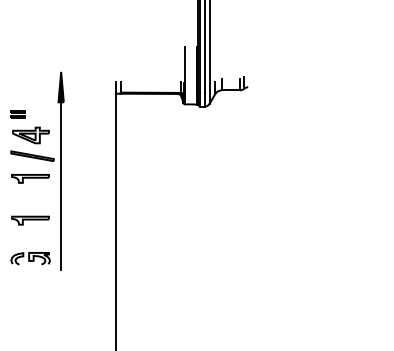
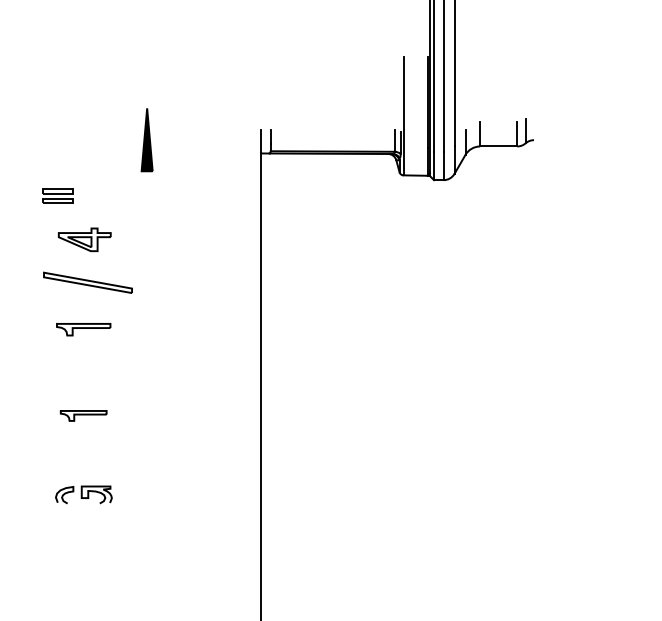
part: (30, 135) -> (83, 239), size x0.7
part: (30, 178) -> (83, 328), size x0.7
line: (61, 186) -> (147, 345), removed
part: (30, 220) -> (83, 415), size x0.6
part: (30, 258) -> (83, 494), size x0.7

